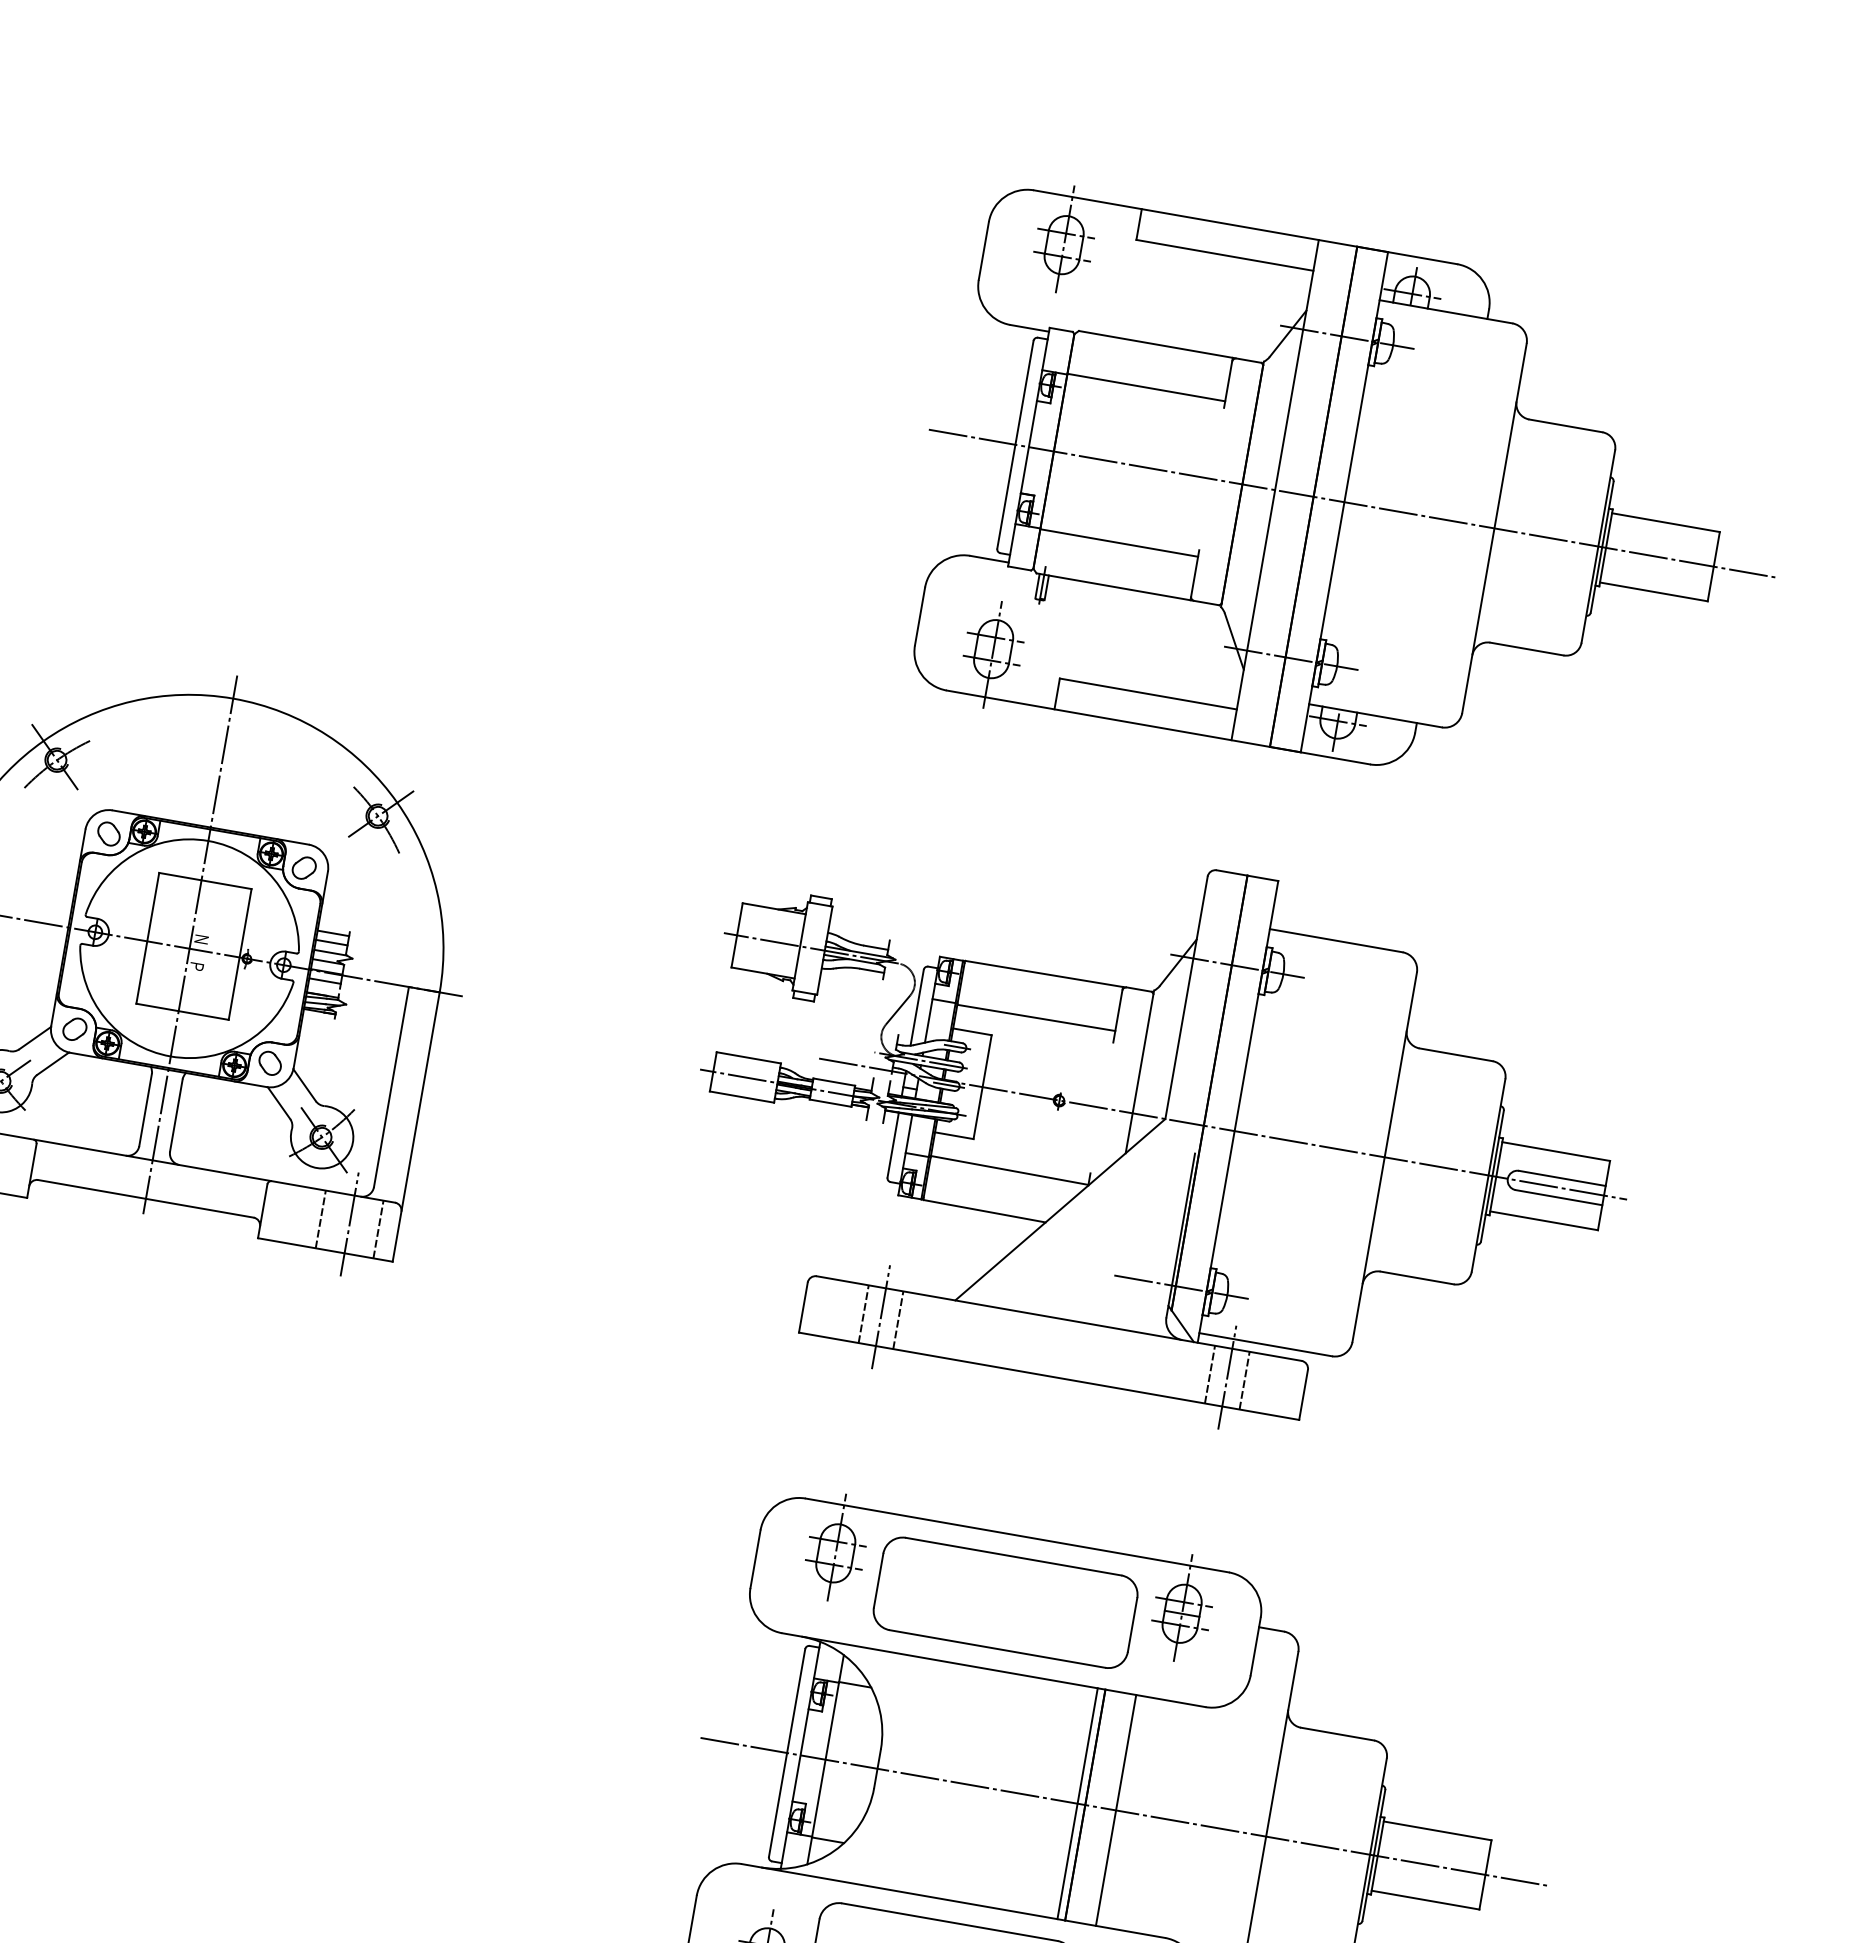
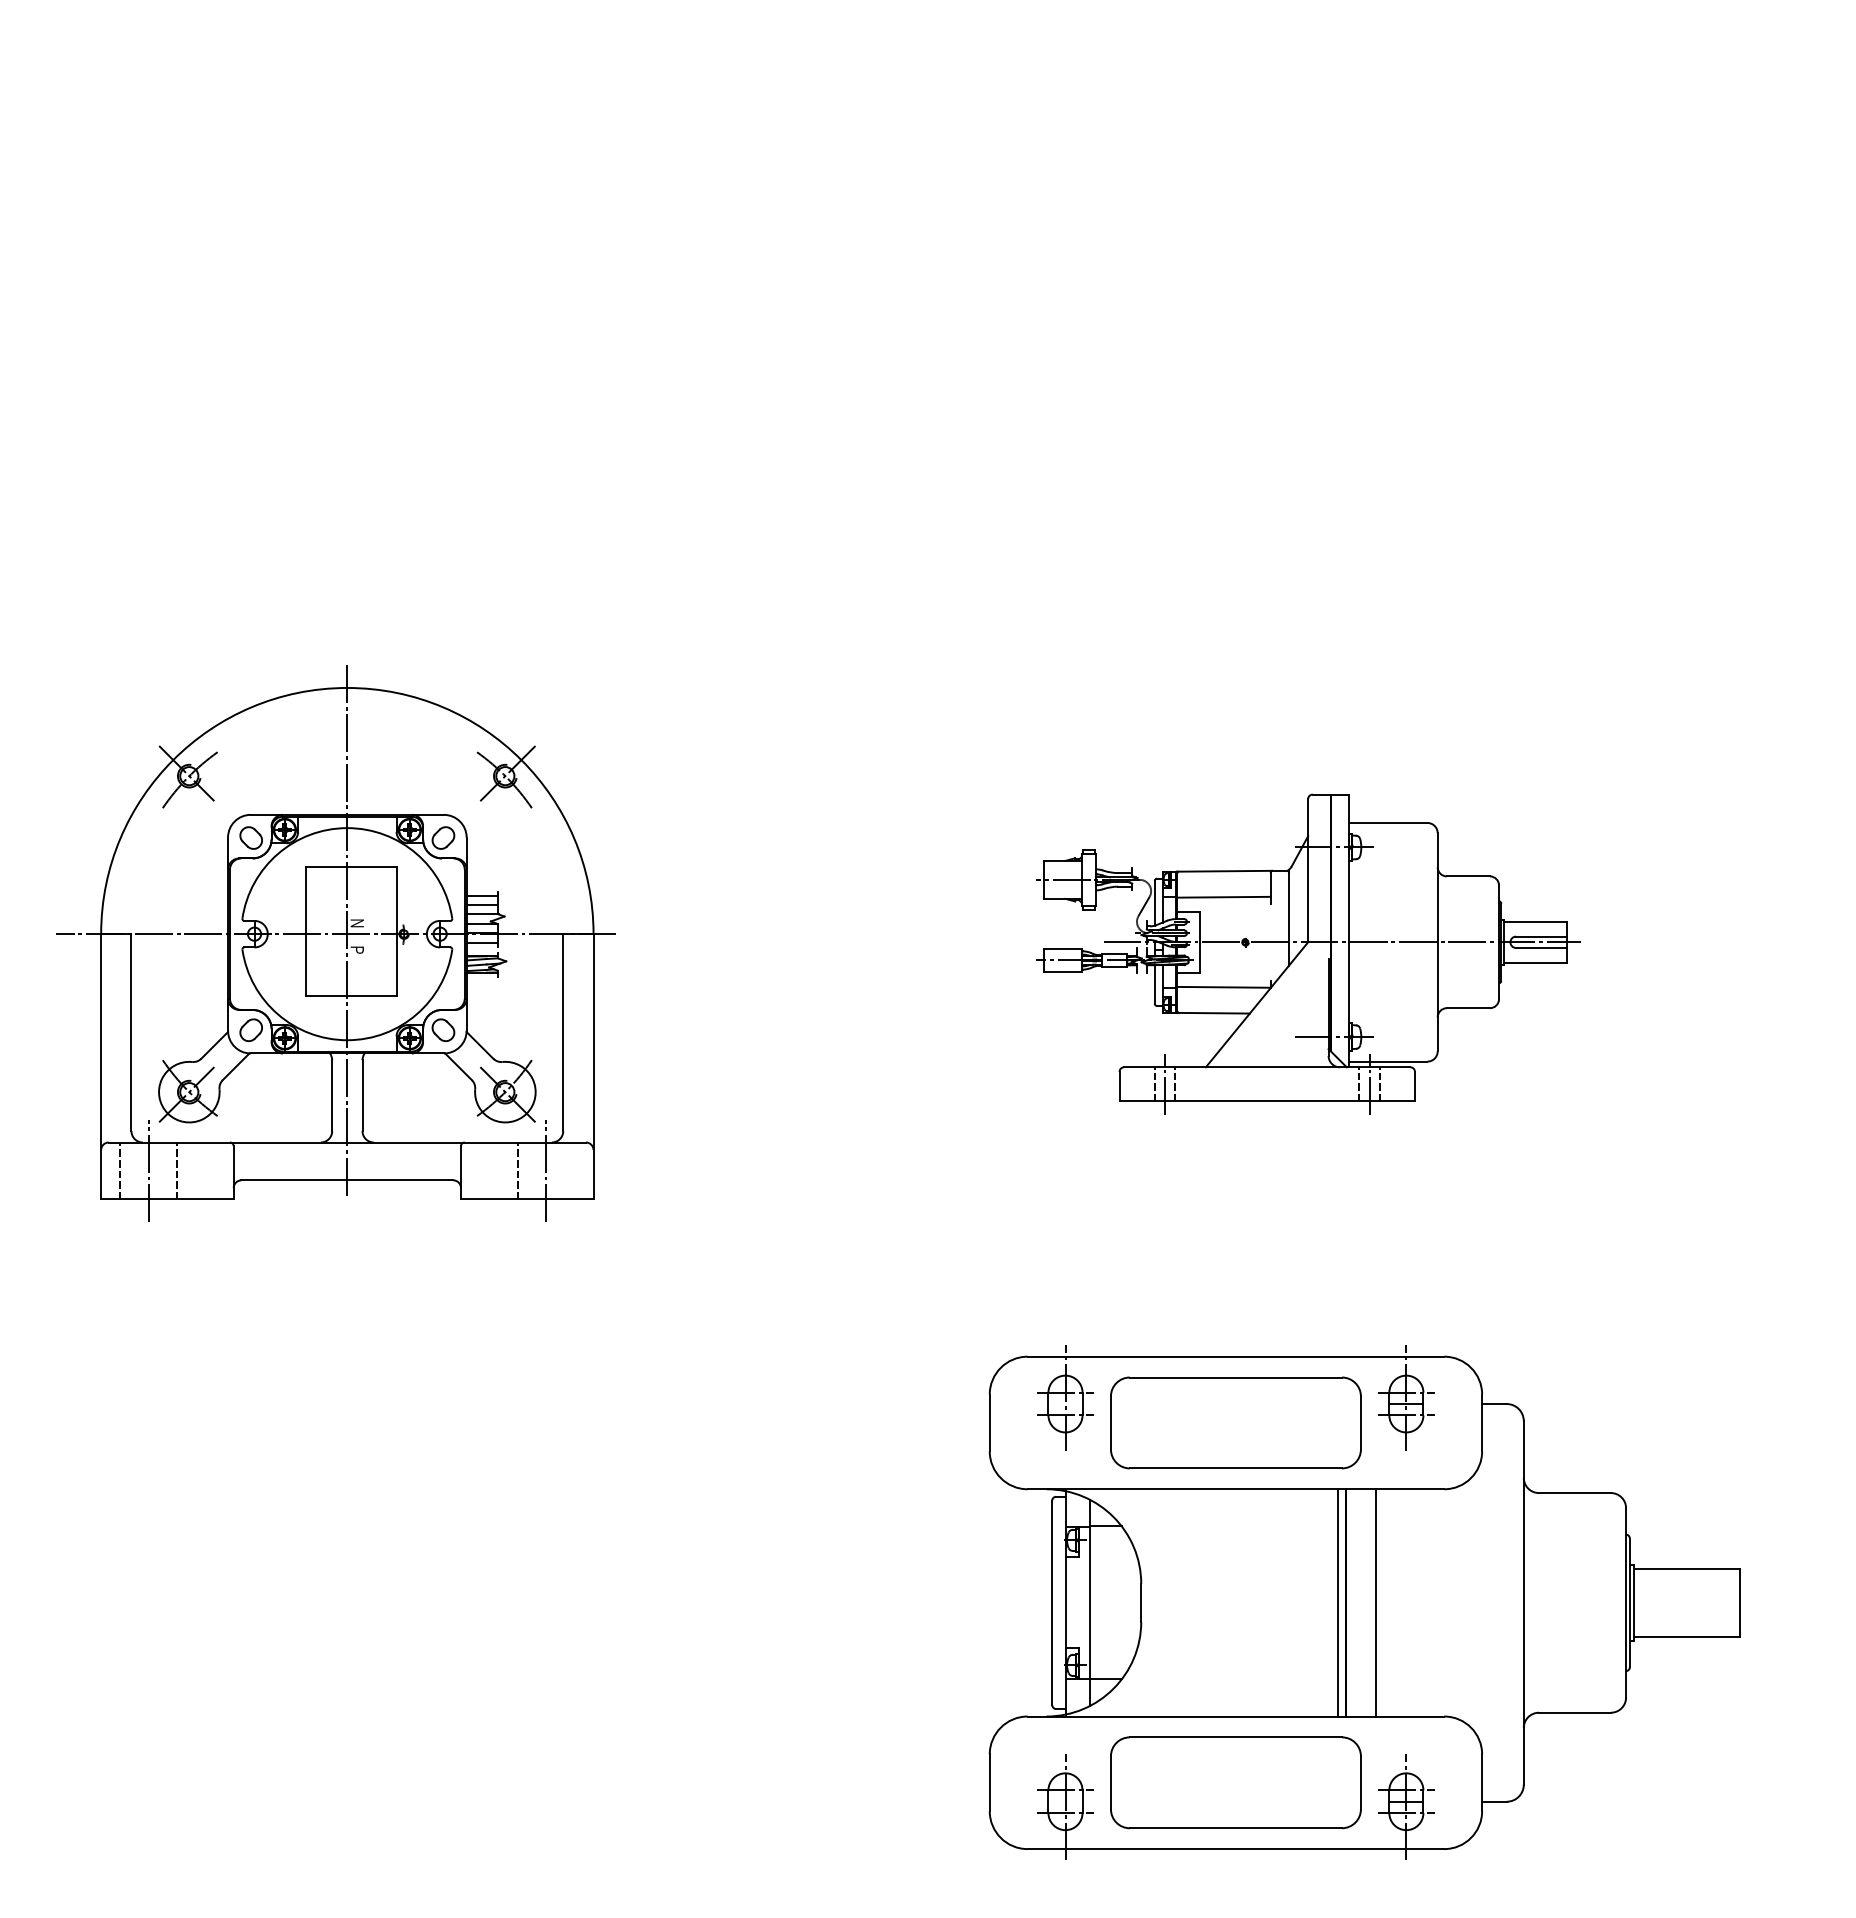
part: (1351, 503) -> (1383, 315), removed
part: (1162, 1139) -> (1308, 954), size x0.6
line: (378, 1229) -> (574, 1170), removed
line: (1123, 1811) -> (1383, 1602), removed

